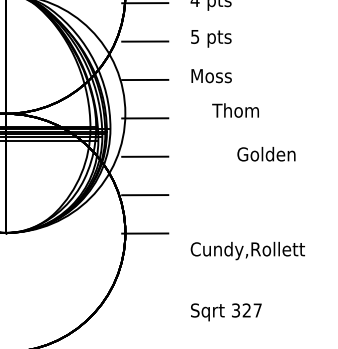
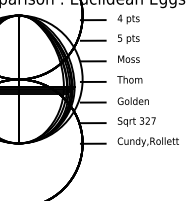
text: (235, 110) -> (129, 79), moved
text: (264, 152) -> (132, 100), moved
text: (246, 249) -> (147, 141), moved
text: (225, 311) -> (136, 121), moved

